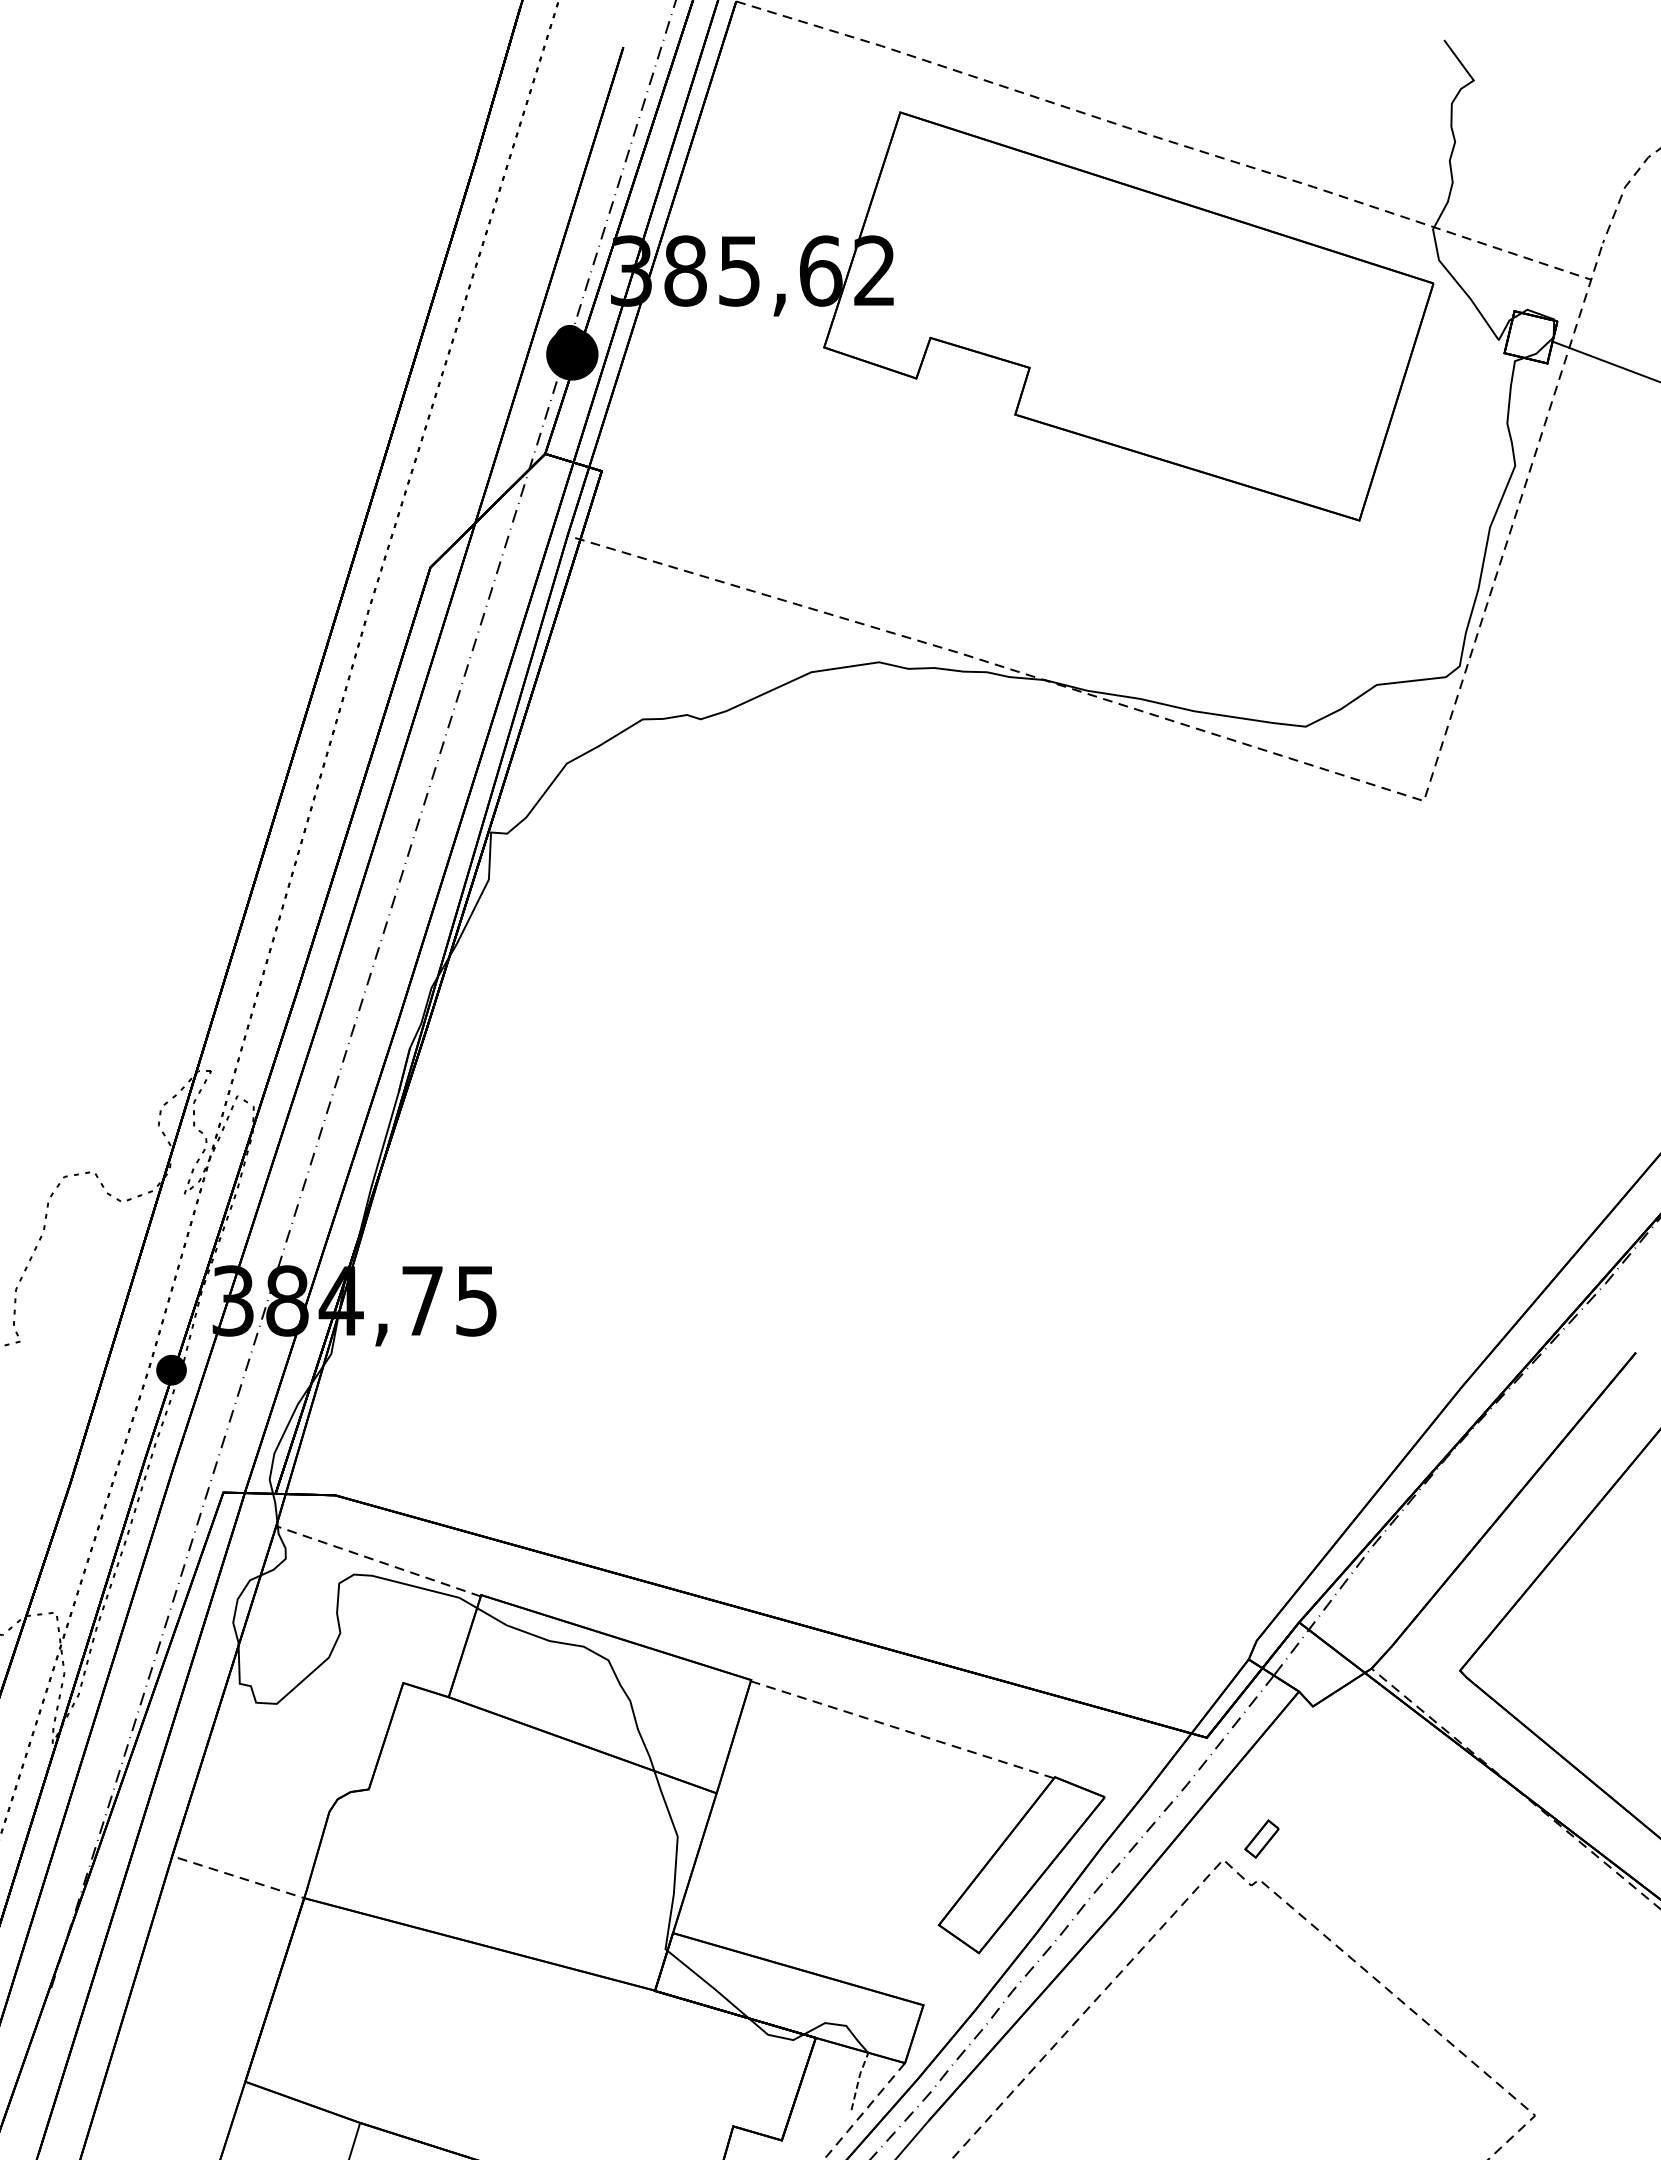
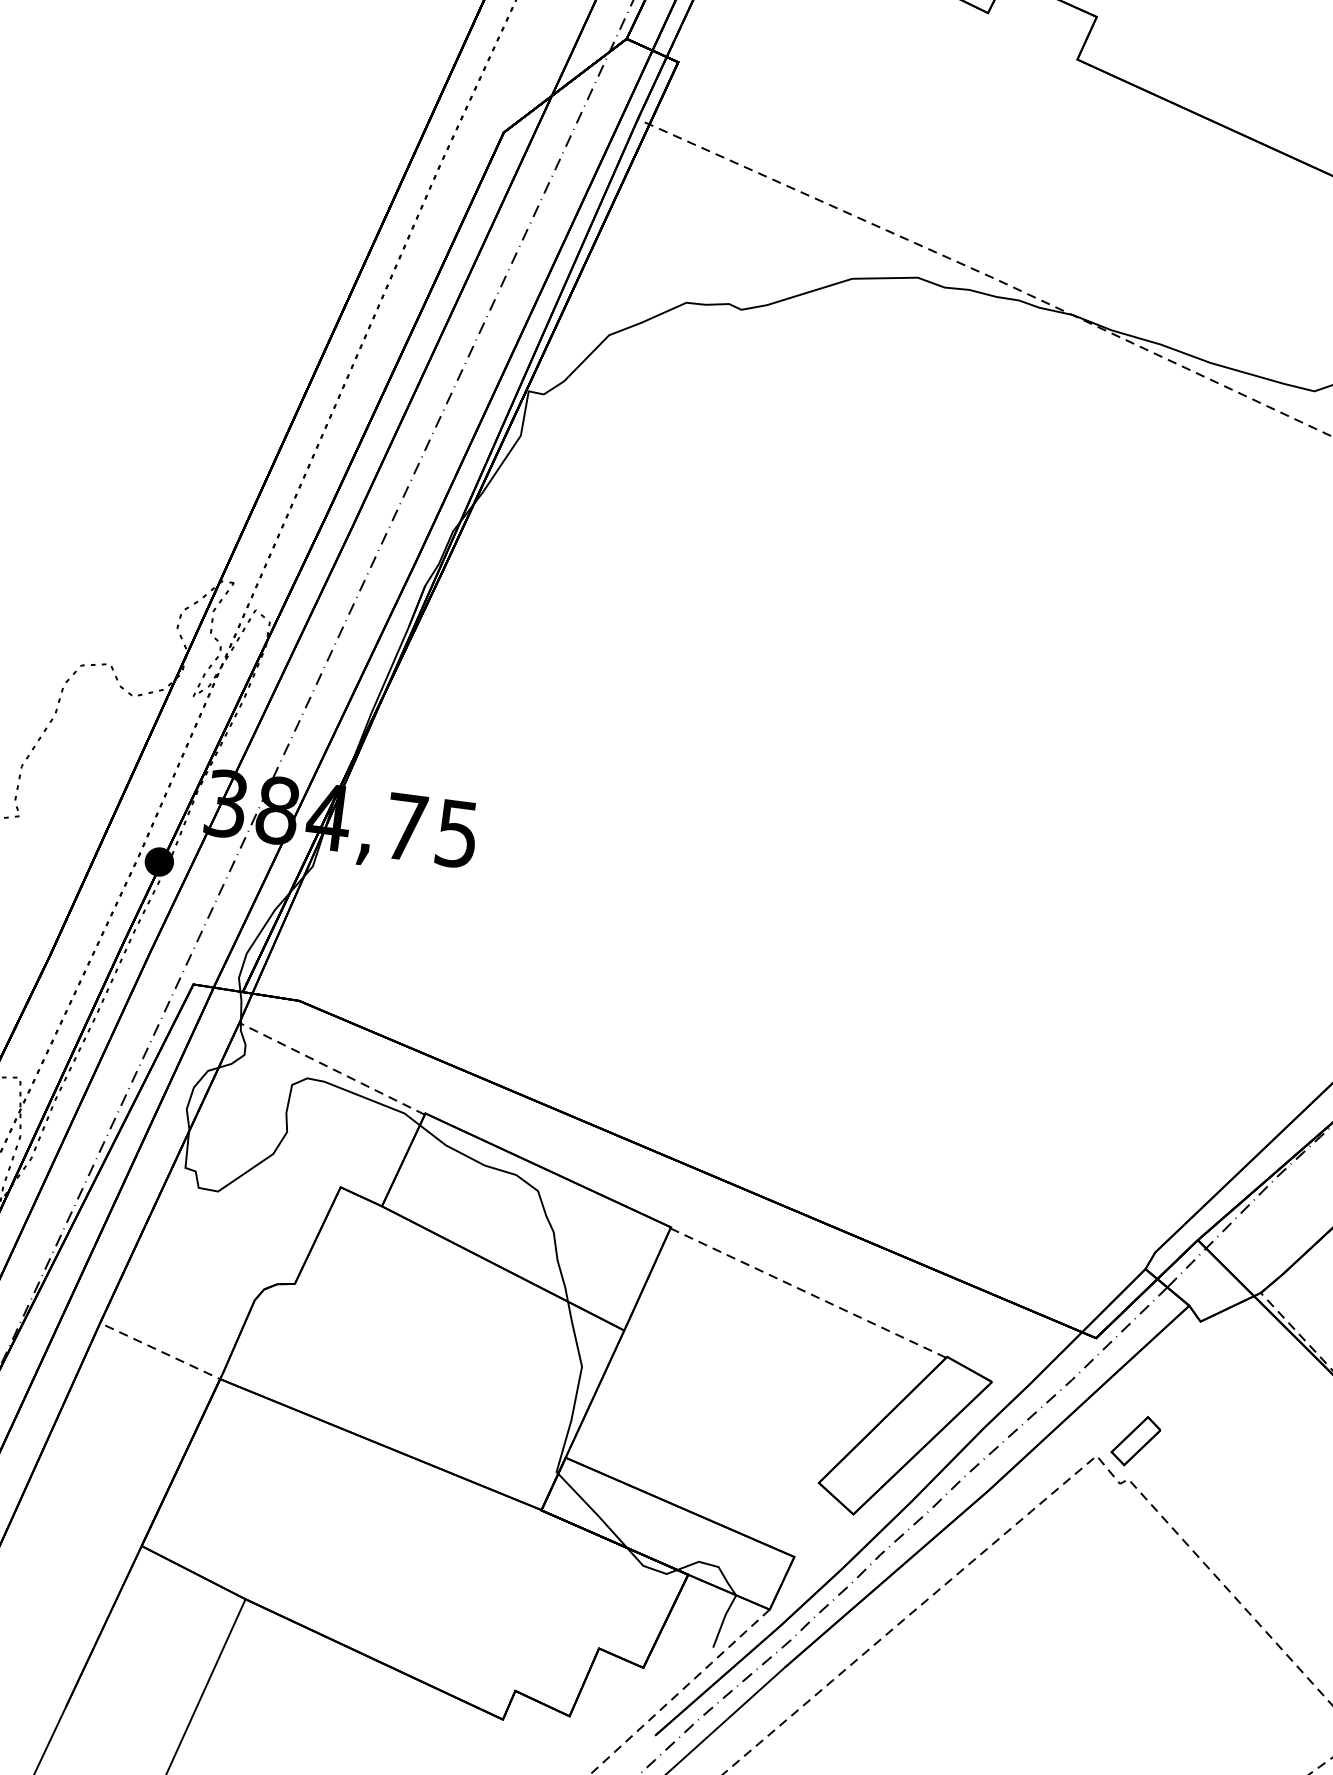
part: (1261, 1838) -> (1135, 1440), size x1.43
line: (858, 2079) -> (723, 1619), dashed -> solid

